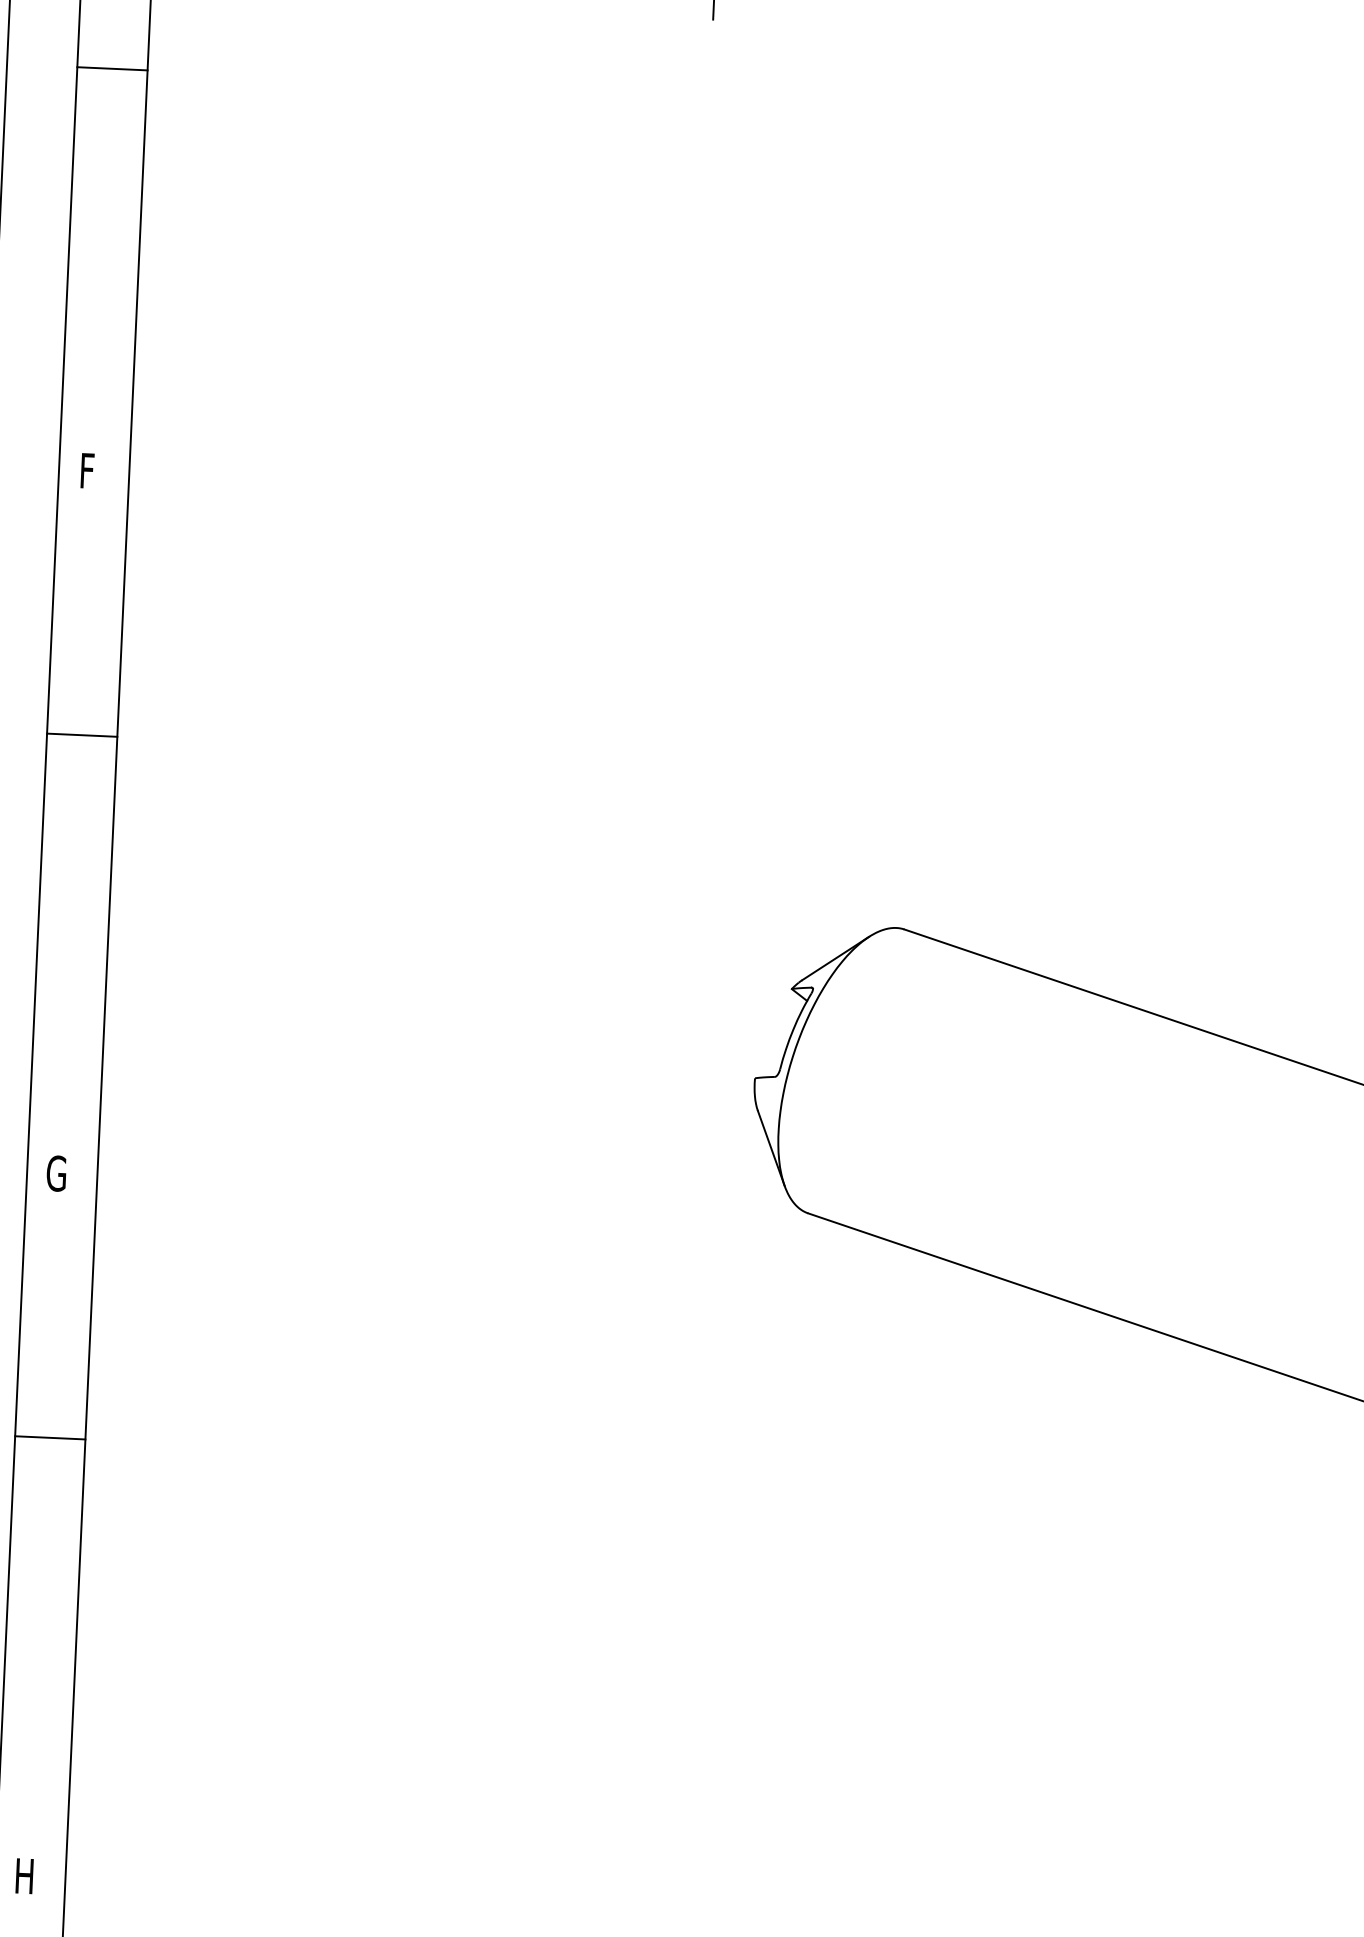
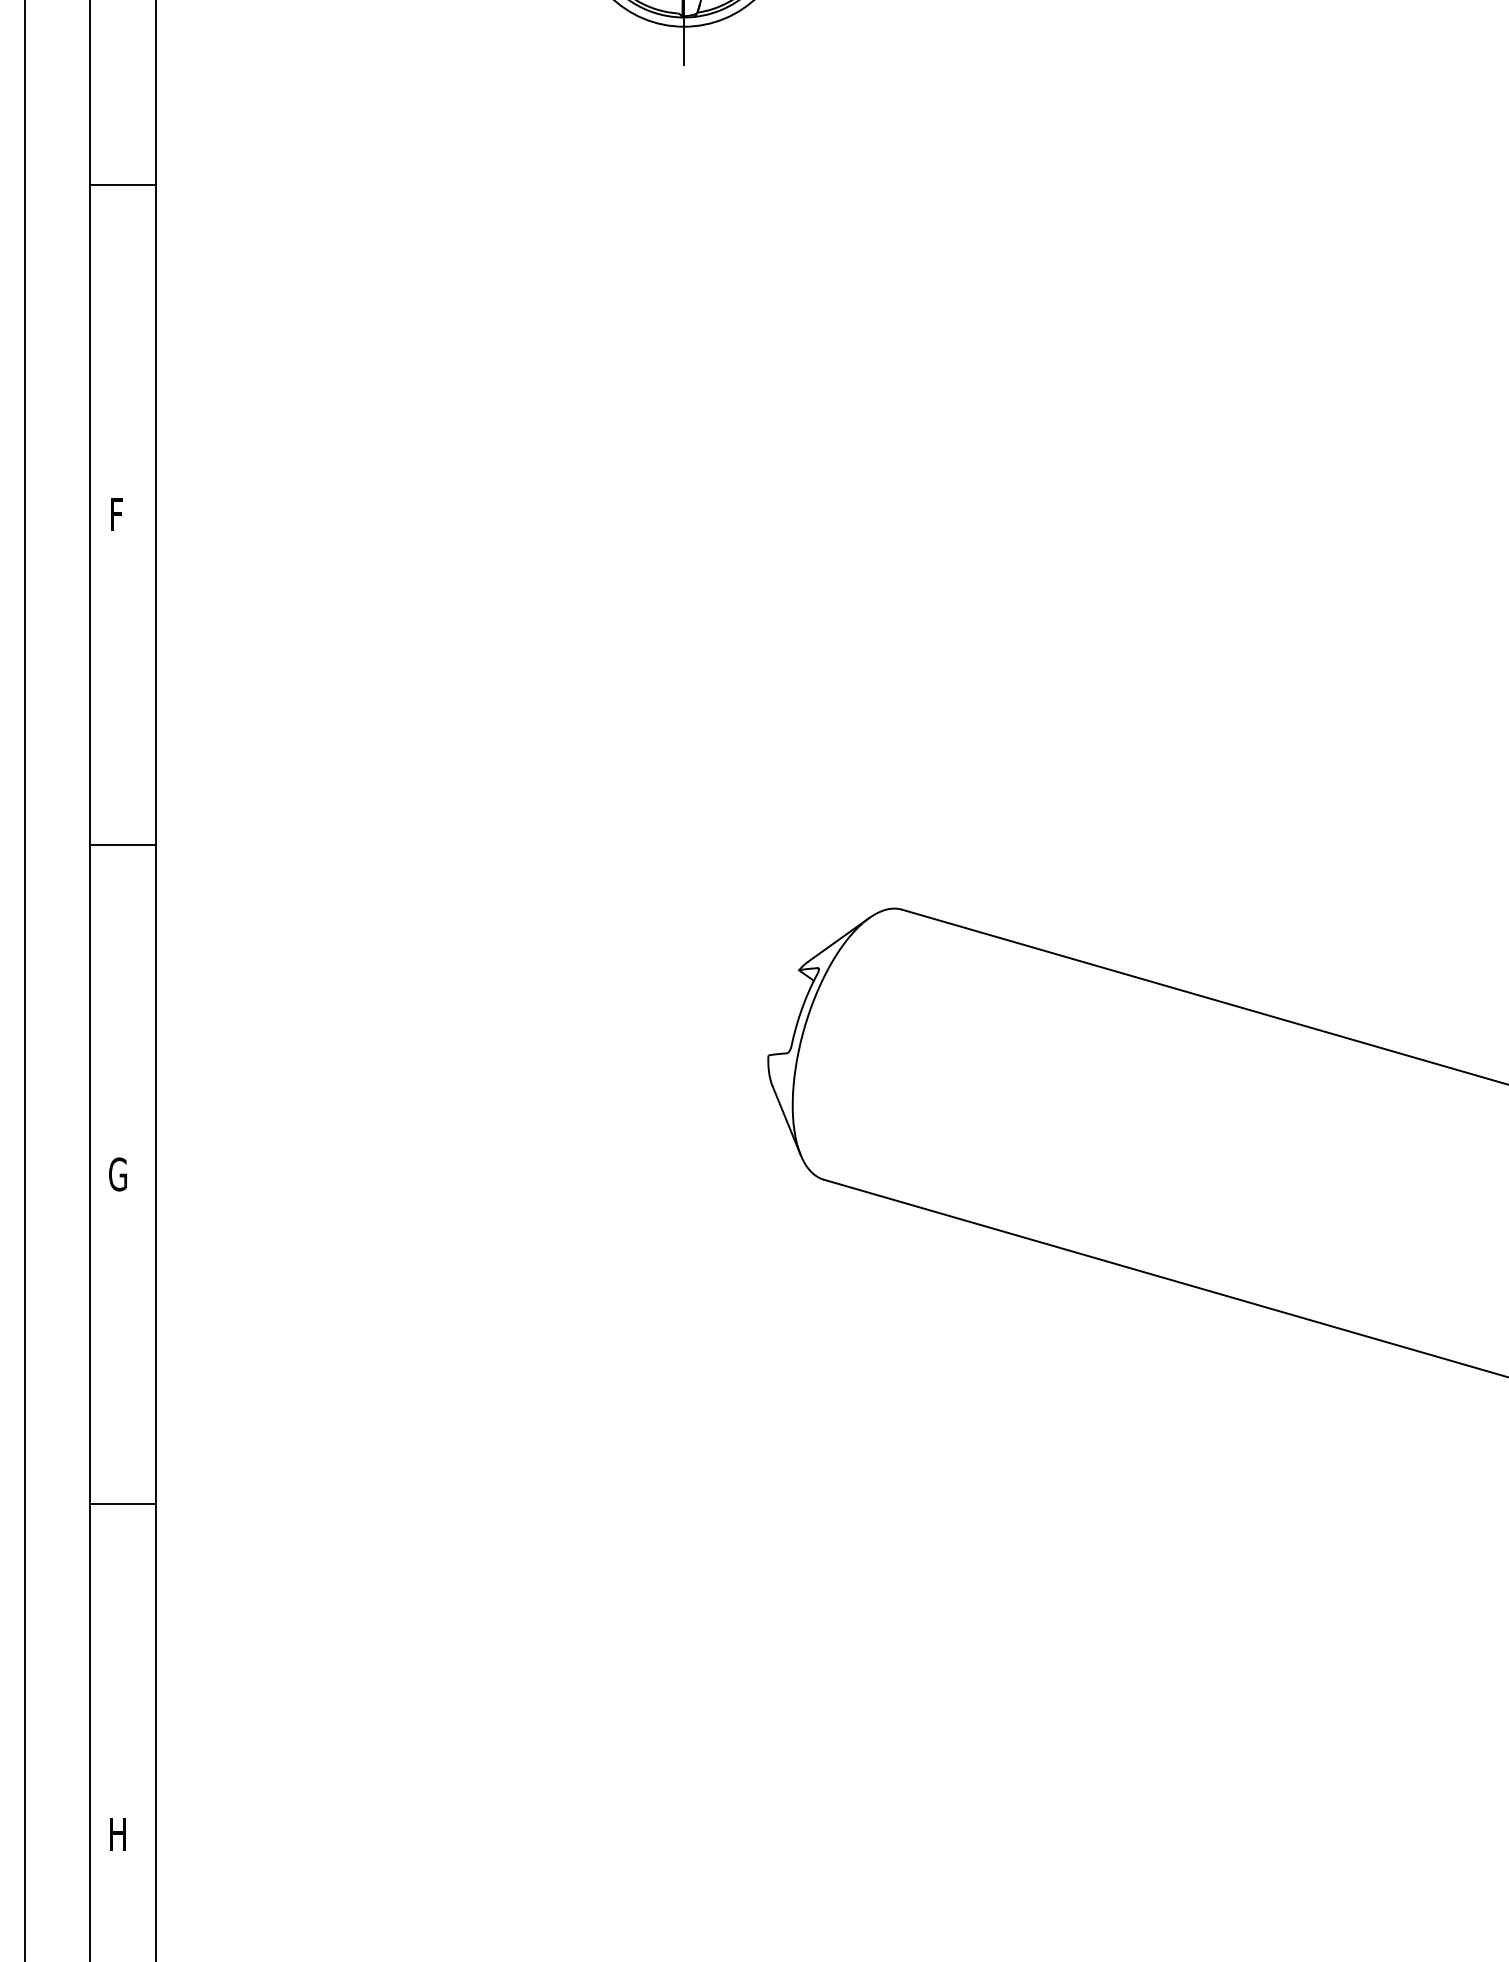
line: (112, 69) -> (123, 185), moved
line: (82, 735) -> (123, 844), moved
line: (50, 1438) -> (123, 1504), moved

